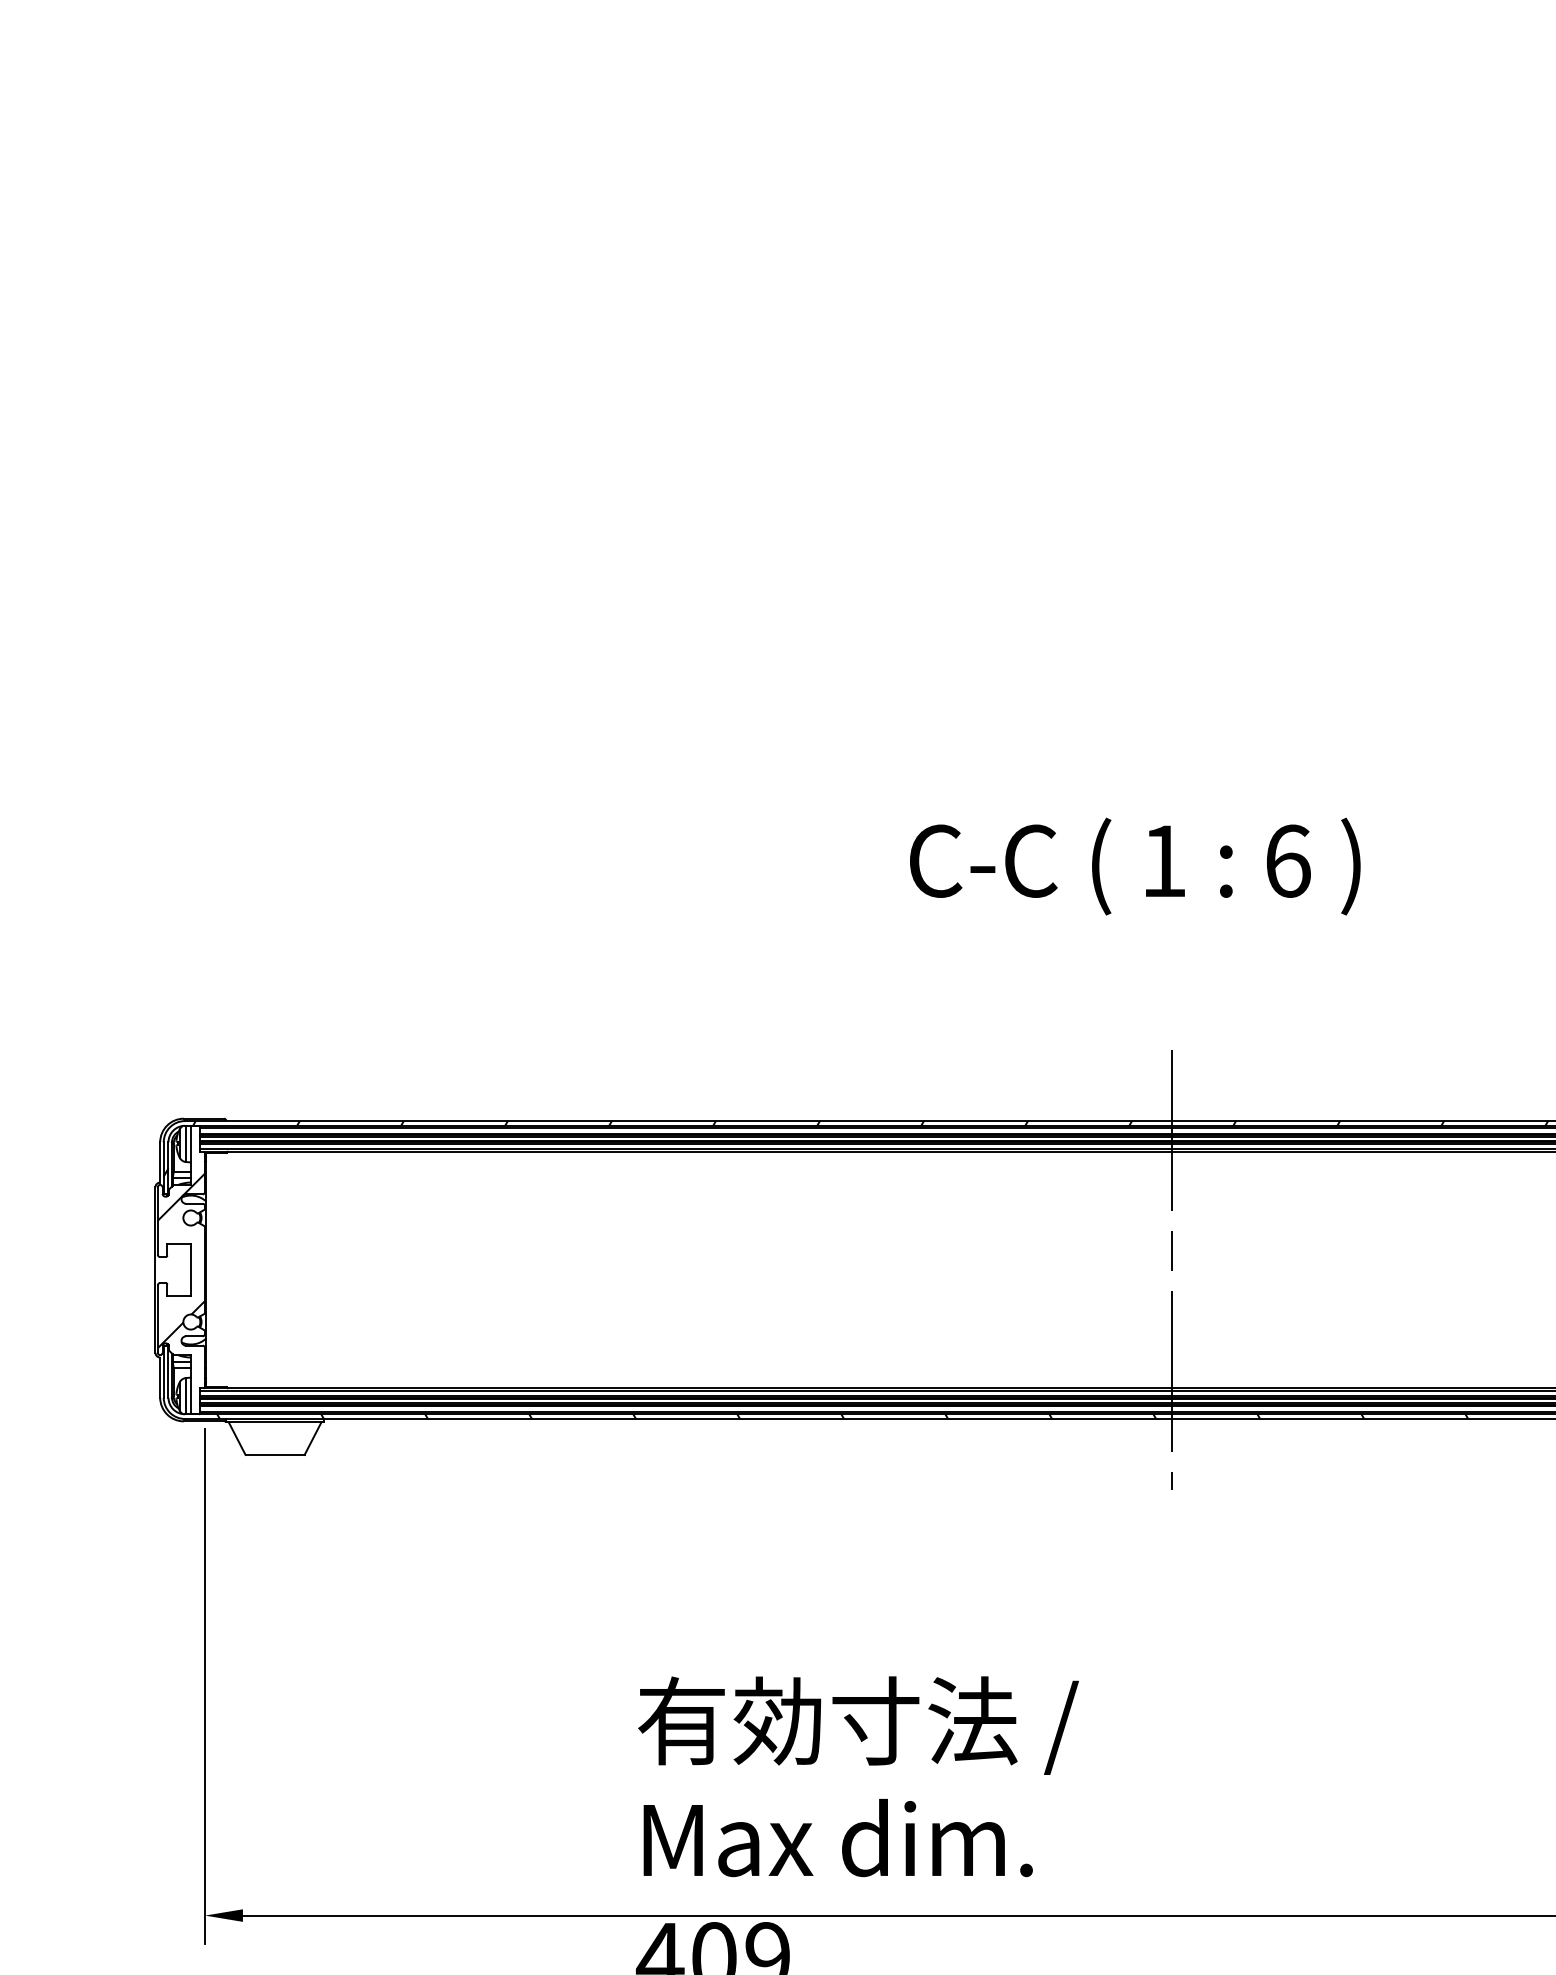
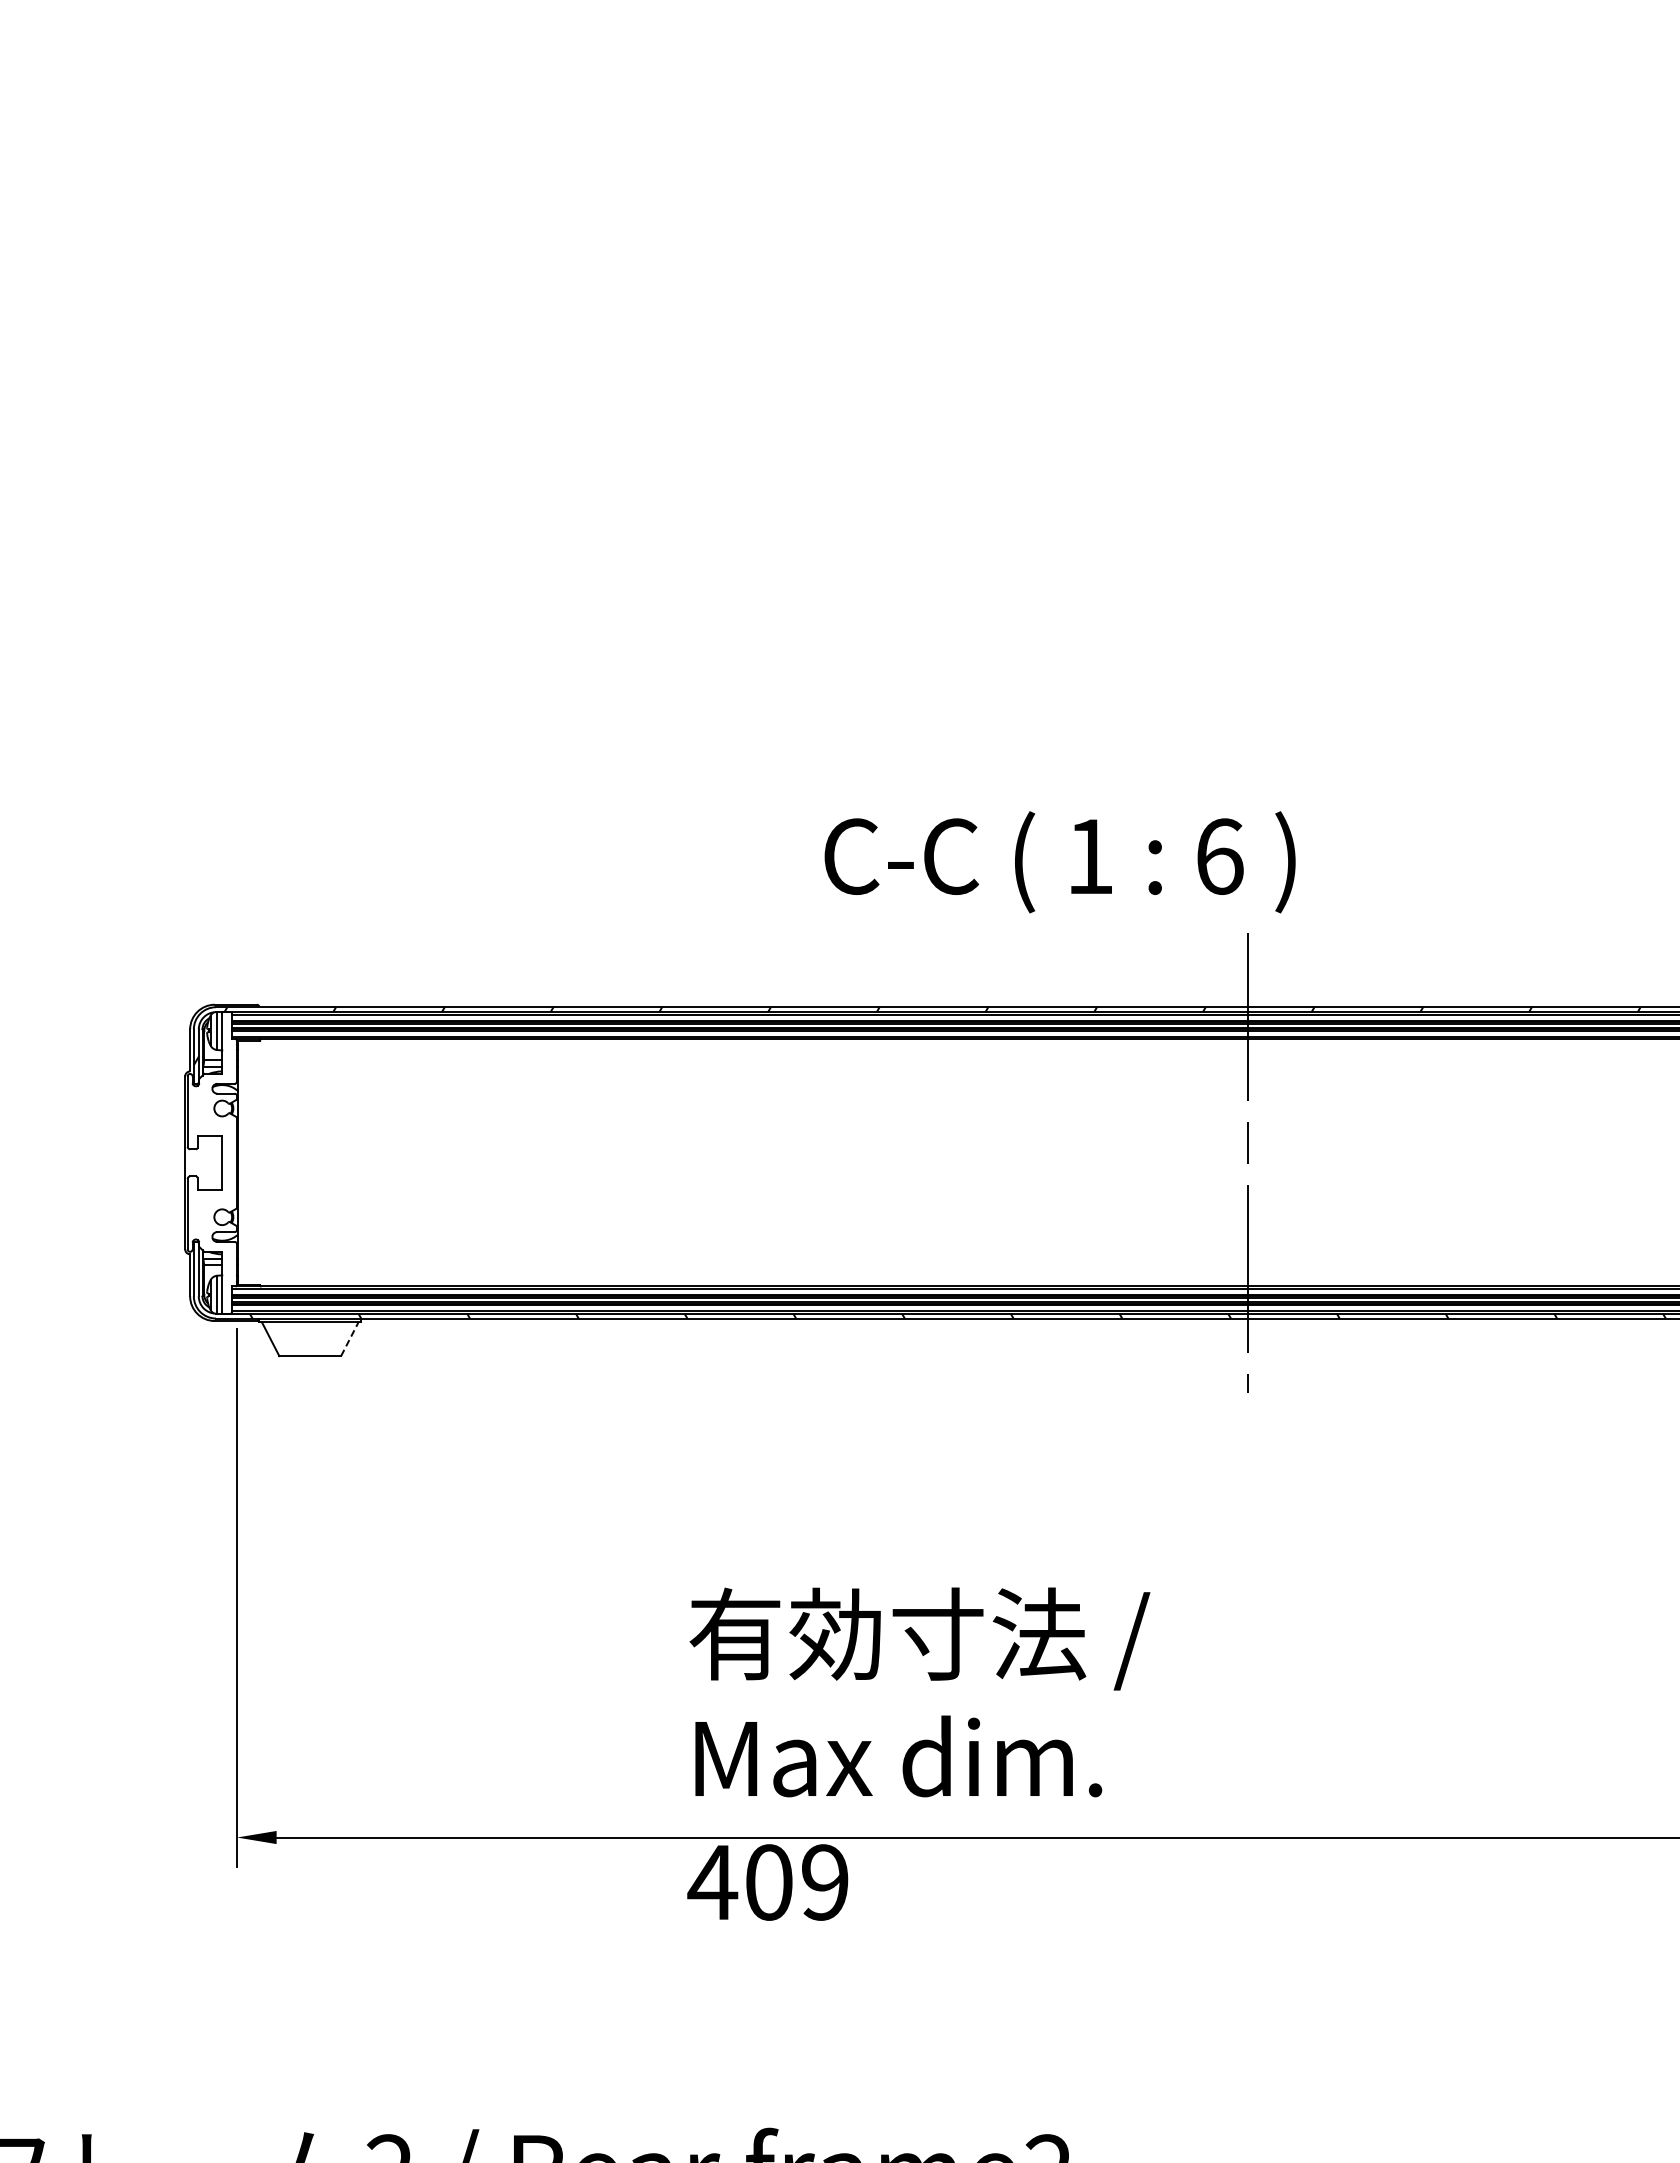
text: (1134, 866) -> (1059, 862), moved
hatch: (181, 1261) -> (212, 1153), removed
line: (313, 1438) -> (350, 1338), solid -> dashed

